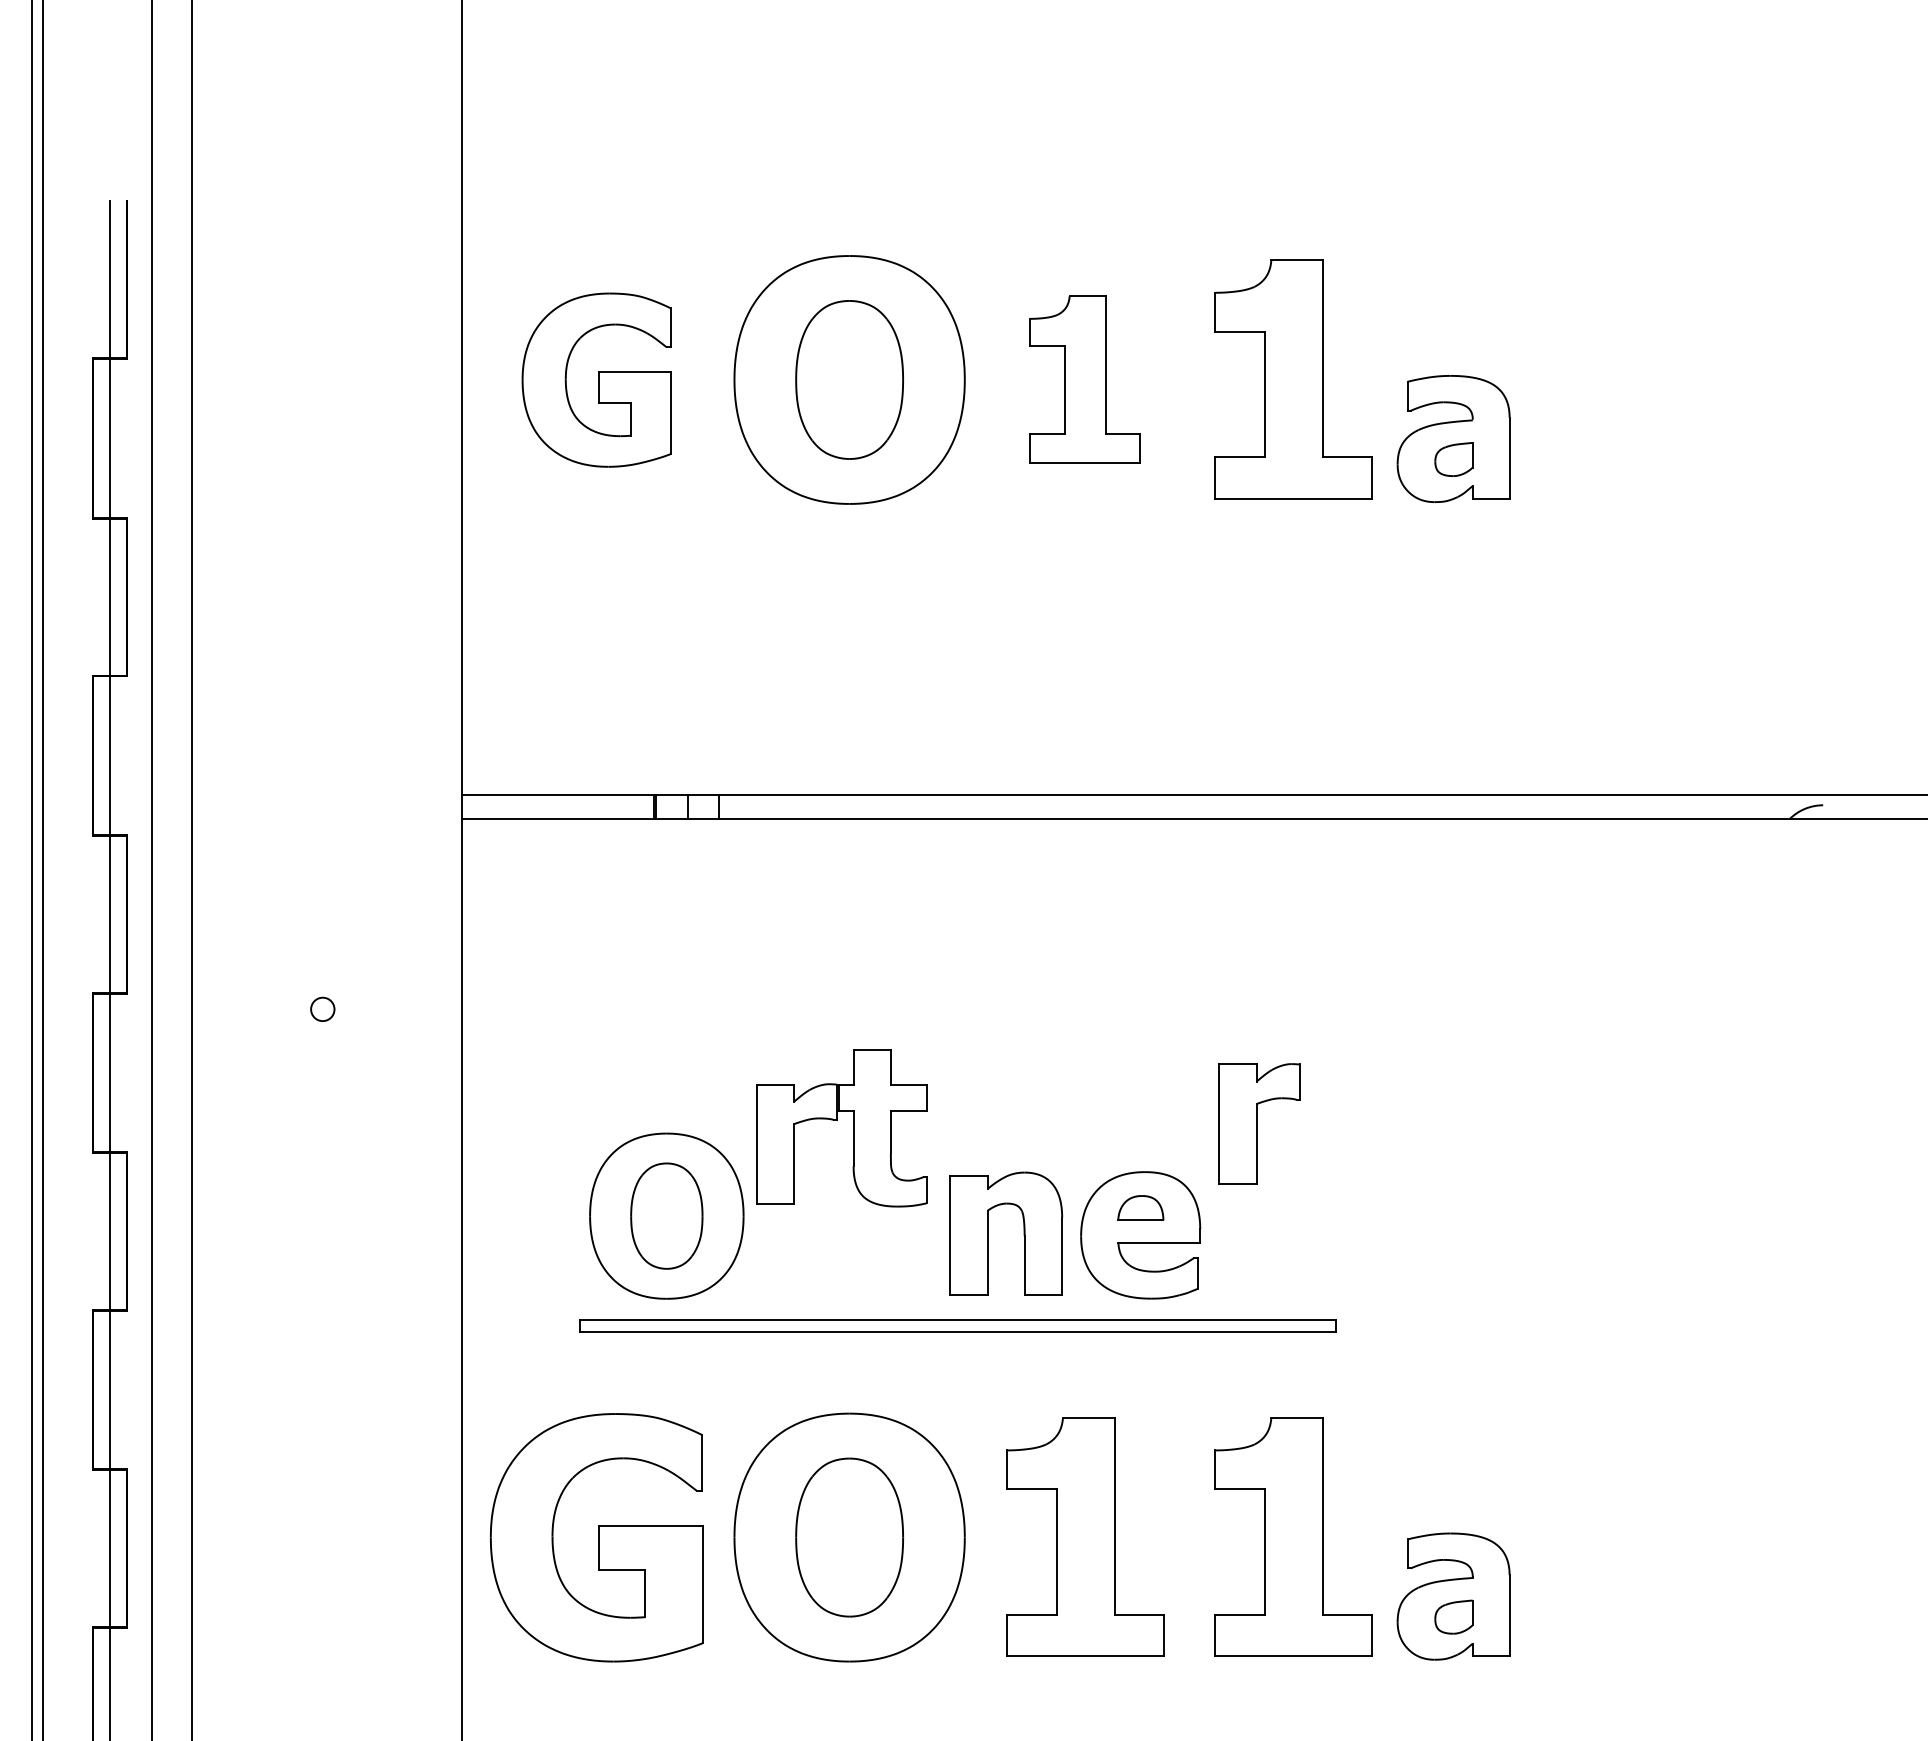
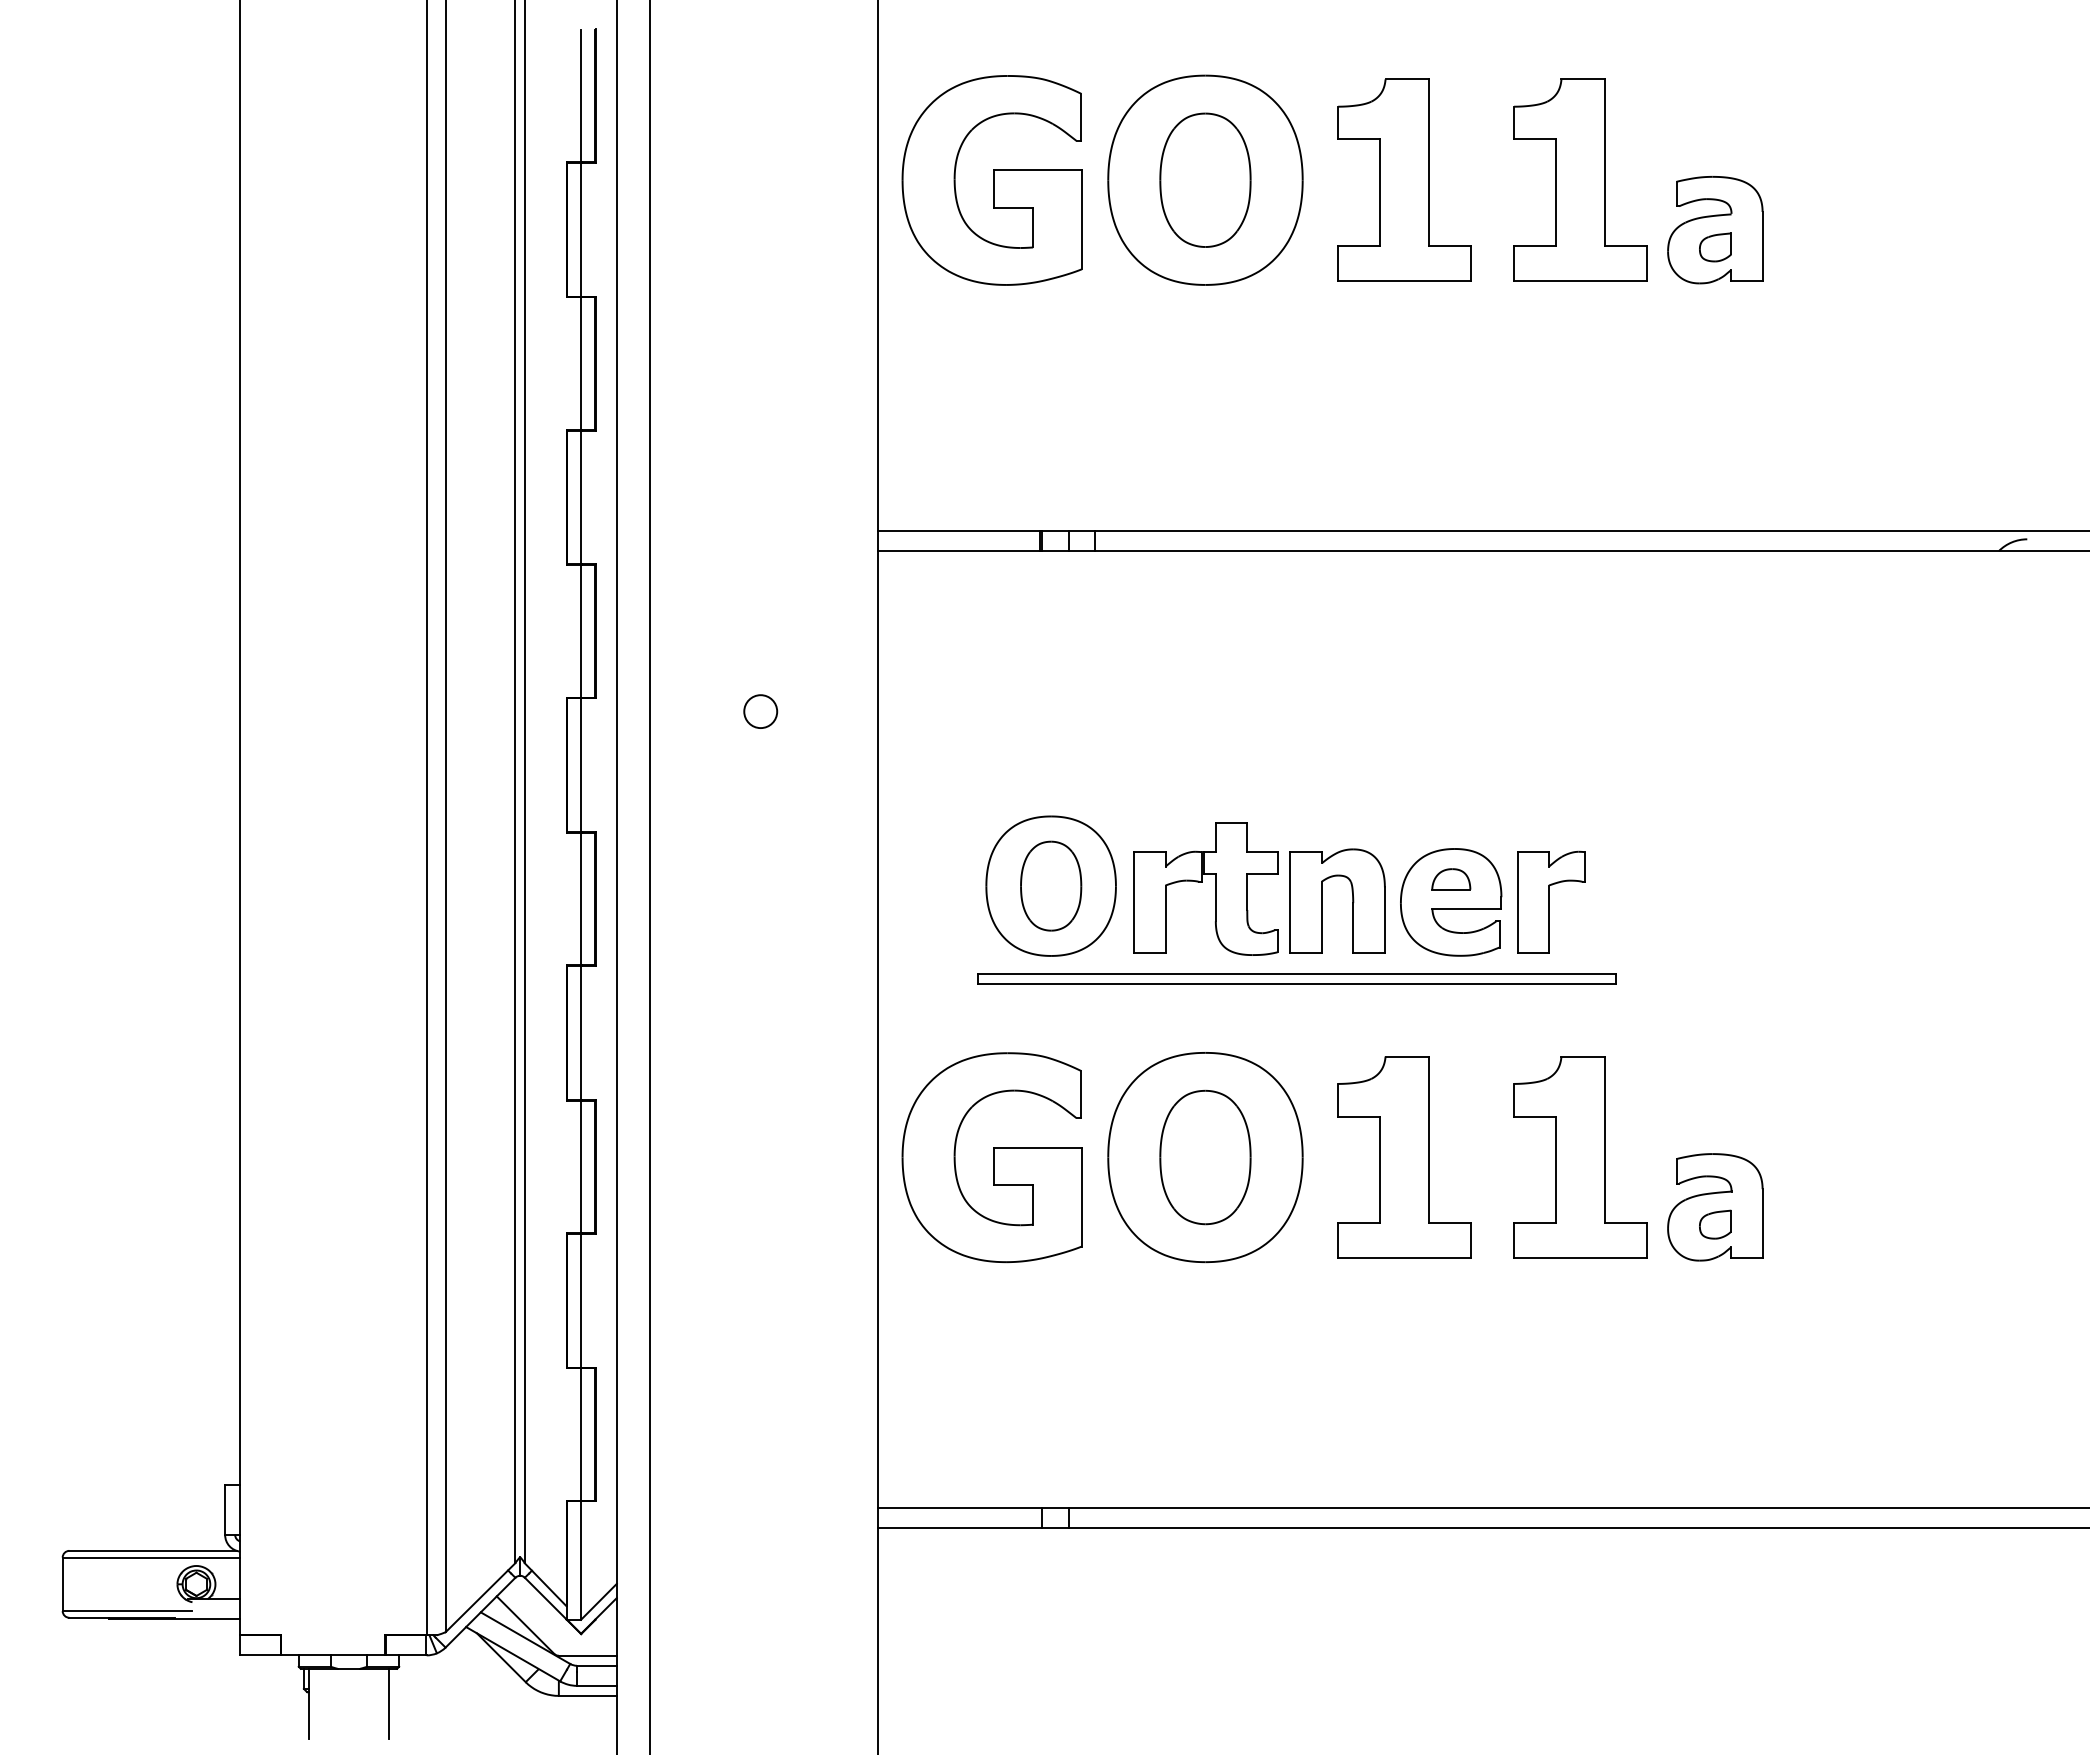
part: (1085, 379) -> (1404, 179), size x1.43
part: (596, 380) -> (991, 180), size x1.43
circle: (322, 1009) -> (760, 711), size x1.67
part: (837, 1120) -> (1202, 882), moved
part: (1259, 1122) -> (1551, 901), moved

